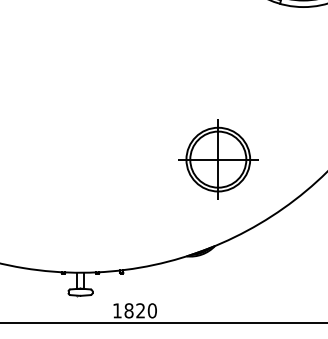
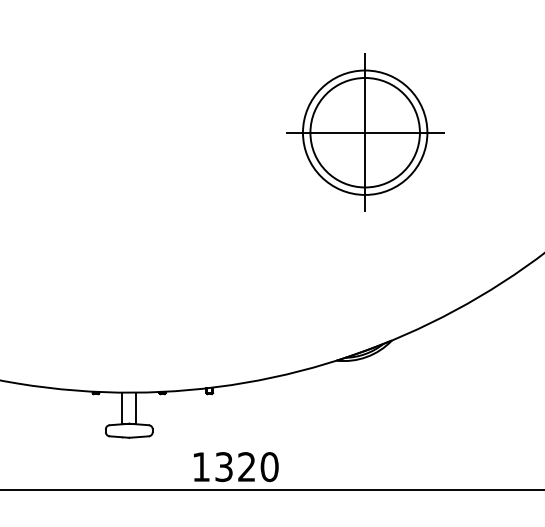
part: (218, 159) -> (365, 132), moved
text: (128, 310) -> (222, 466), 1820 -> 1320

